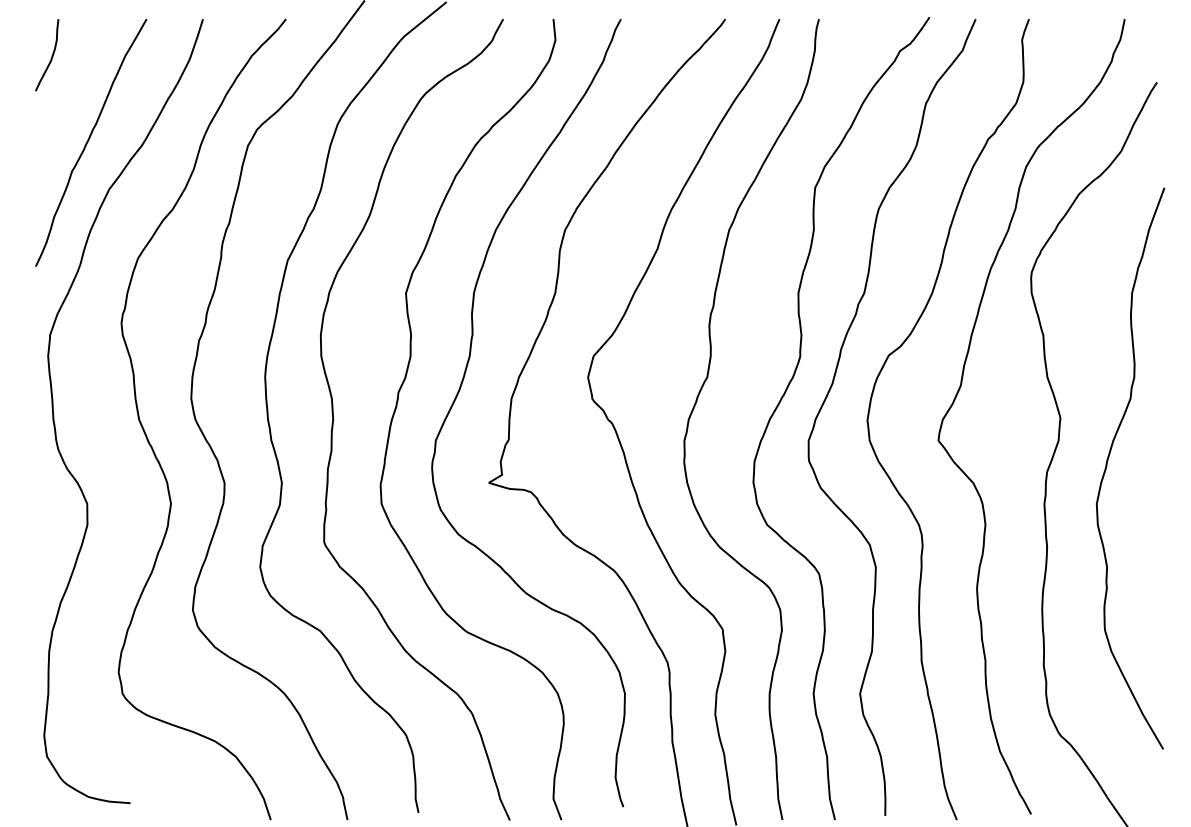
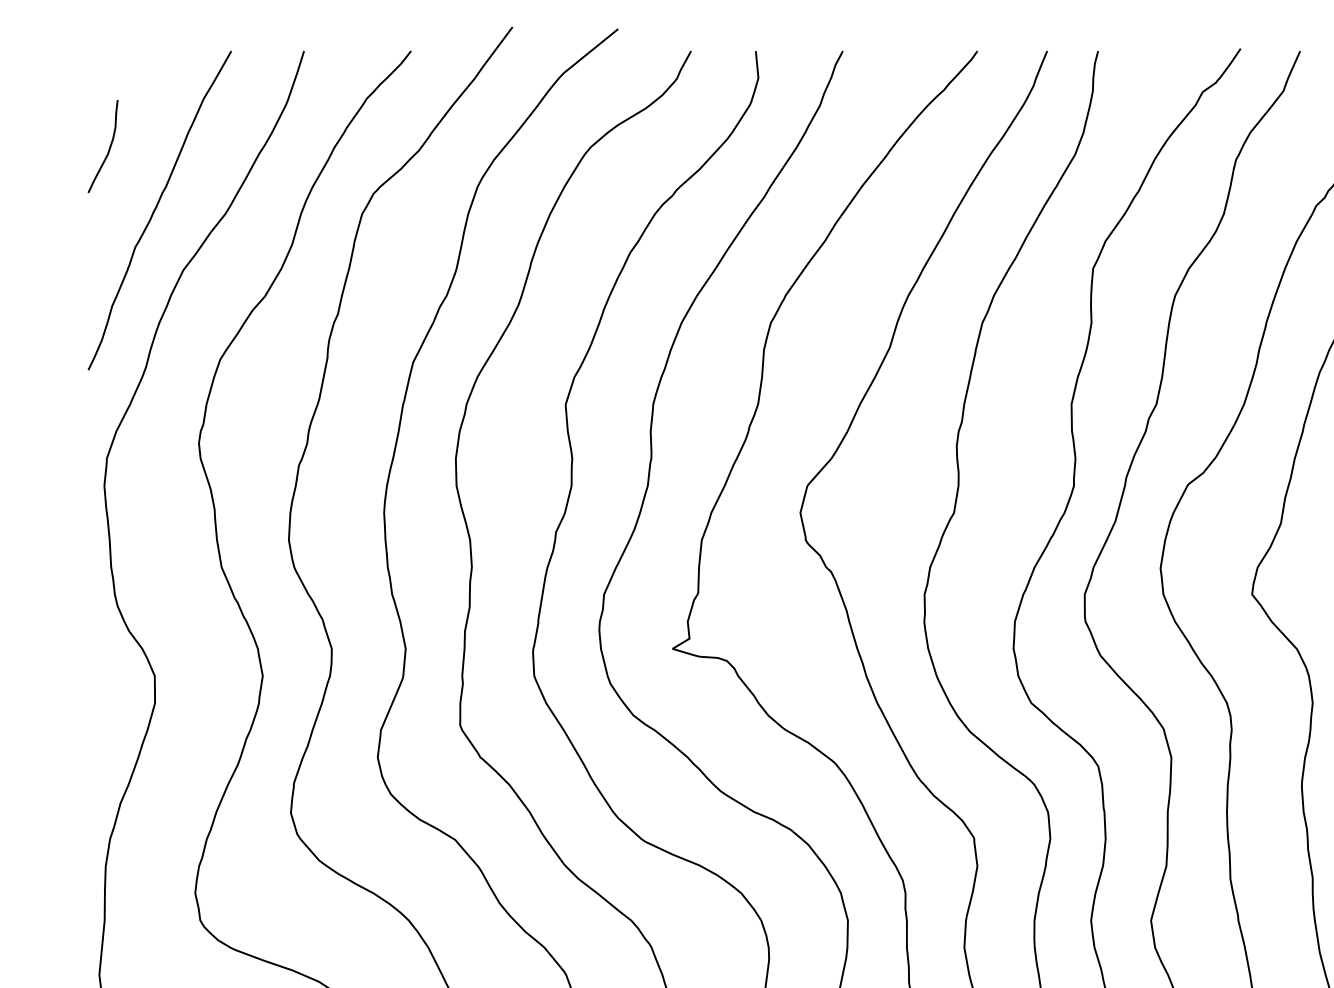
curve: (51, 55) -> (108, 146), moved

